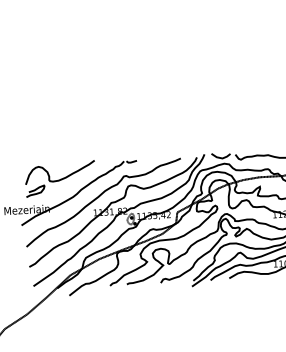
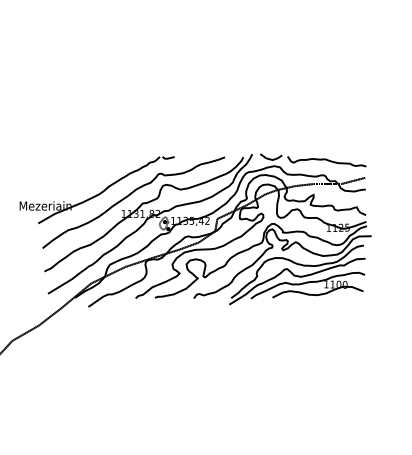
part: (60, 178) -> (85, 172), removed

